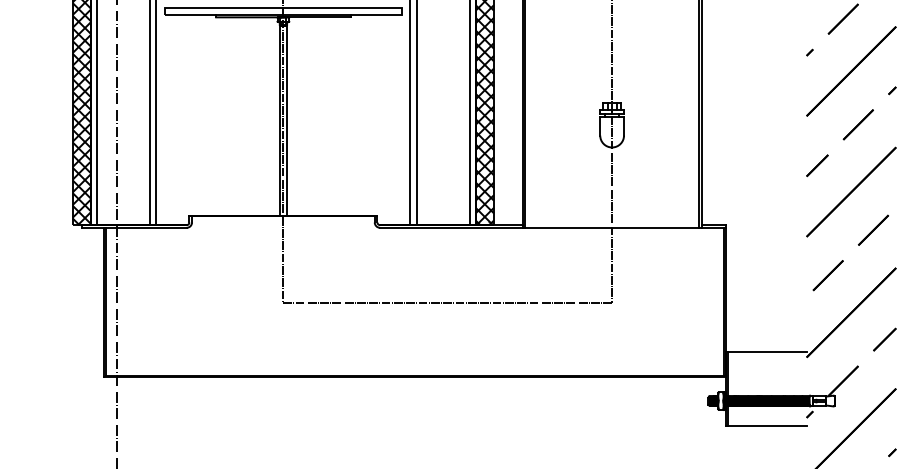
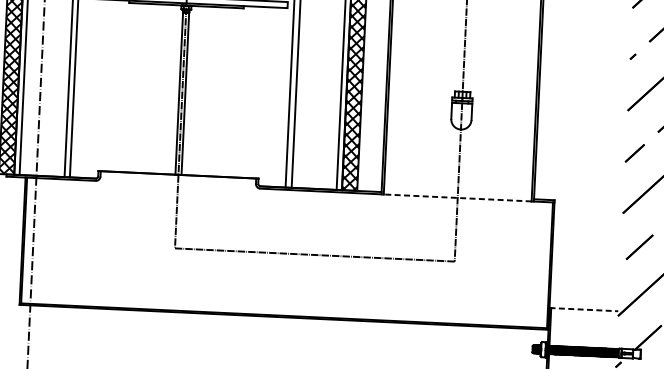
line: (612, 227) -> (458, 197), solid -> dashed
line: (766, 351) -> (584, 309), solid -> dashed

